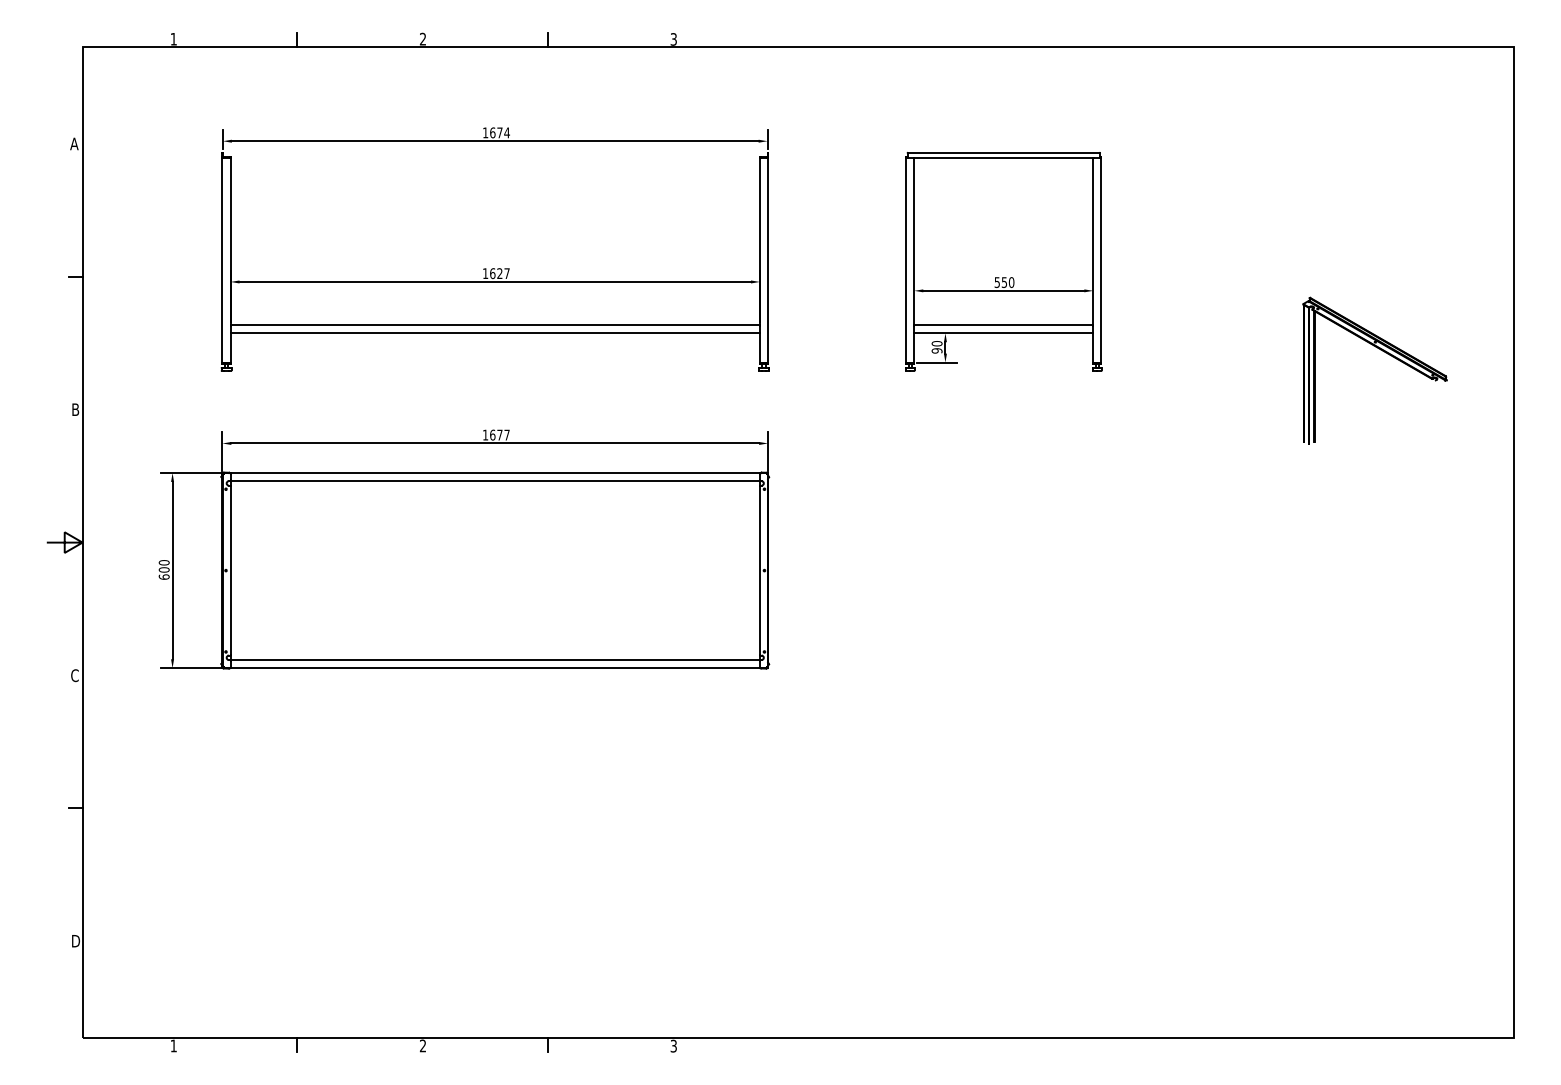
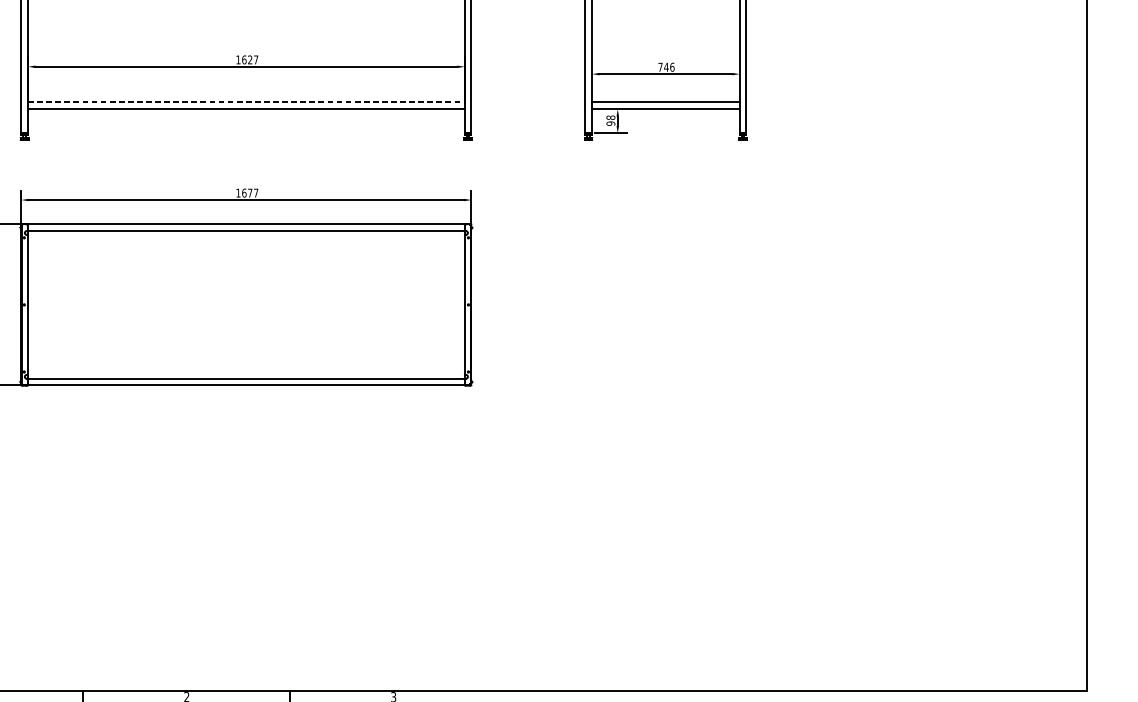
text: (1004, 282) -> (666, 67), 550 -> 746
line: (495, 325) -> (246, 102), solid -> dashed
text: (937, 343) -> (611, 117), 90 -> 98
part: (1385, 353) -> (980, 125), removed

